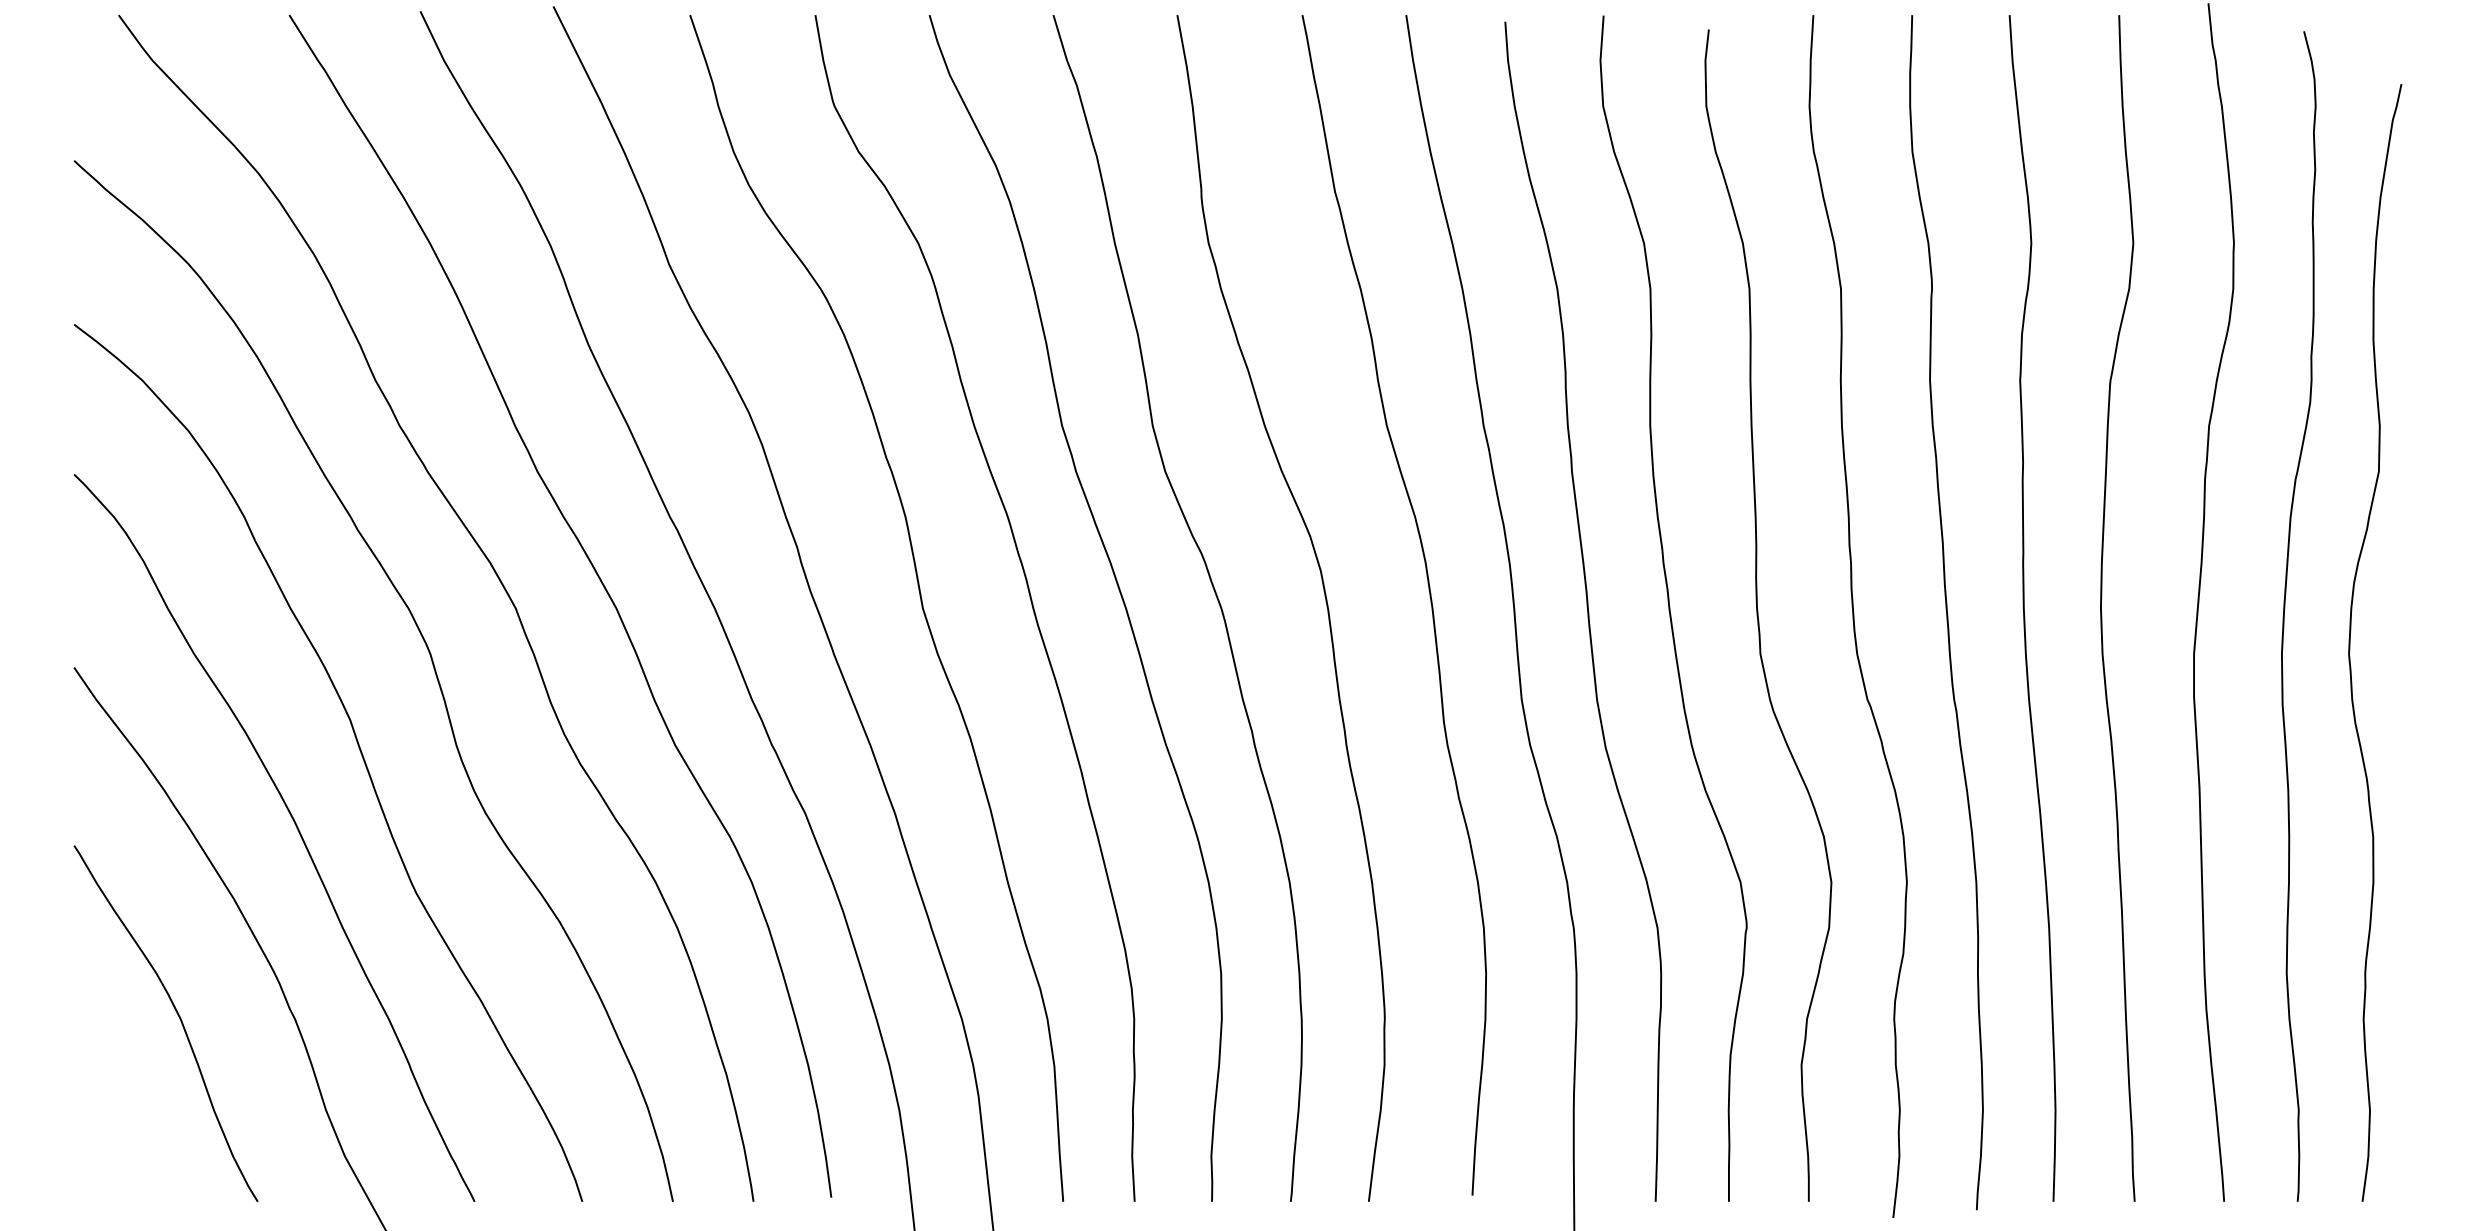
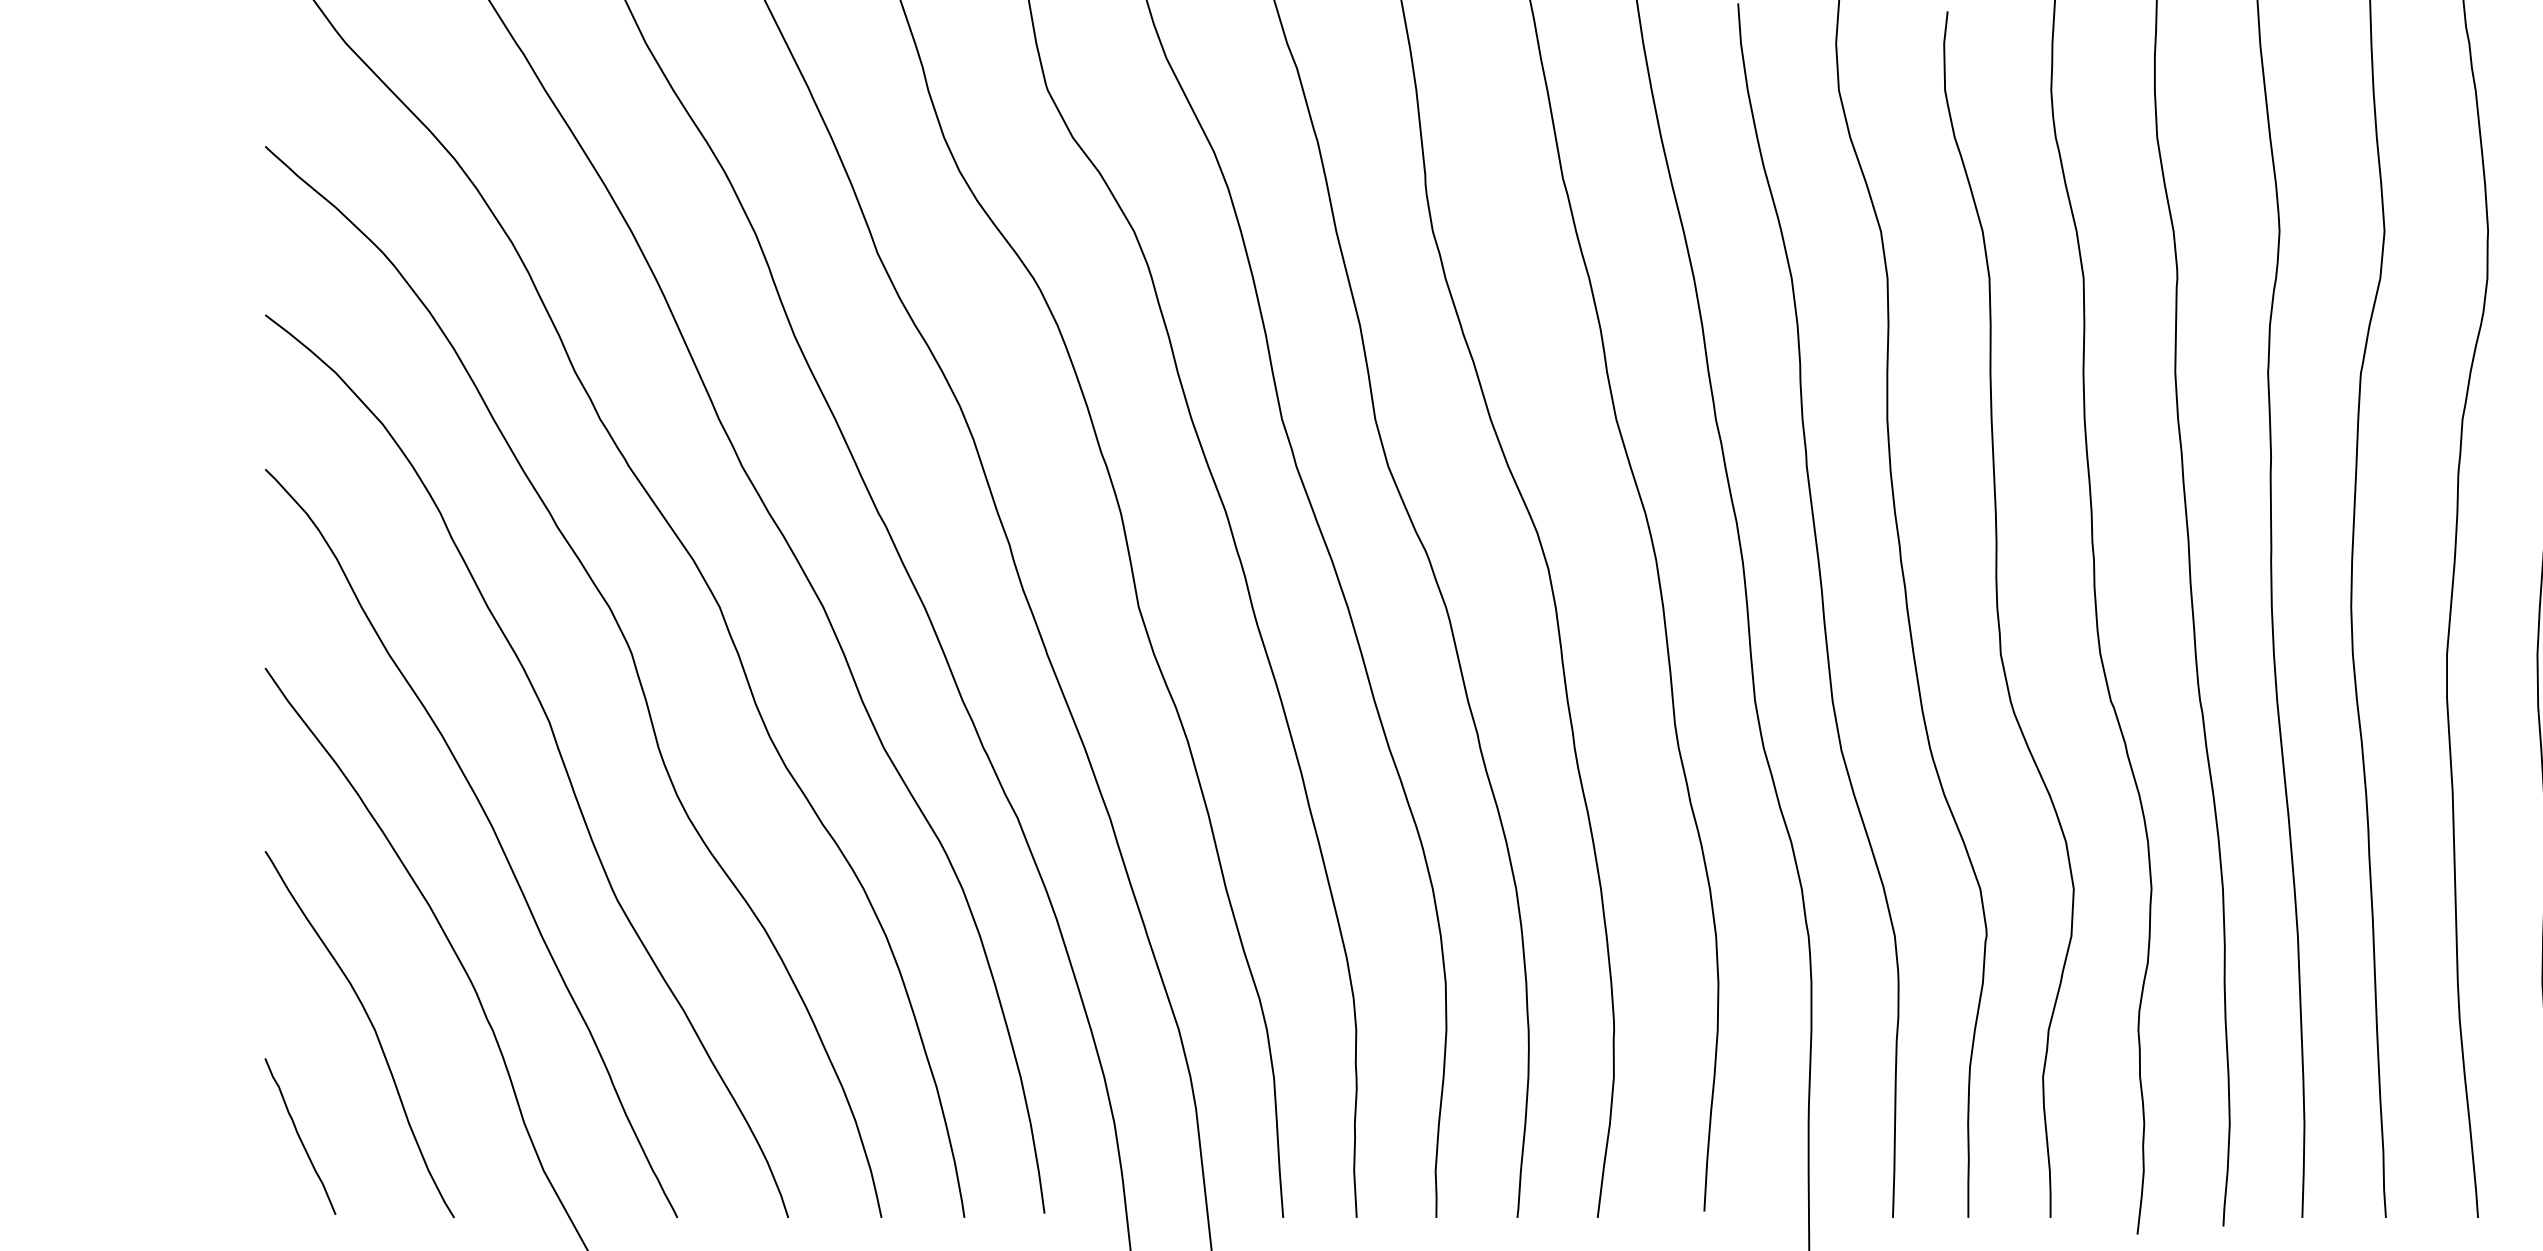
curve: (107, 1122) -> (299, 1136), added

